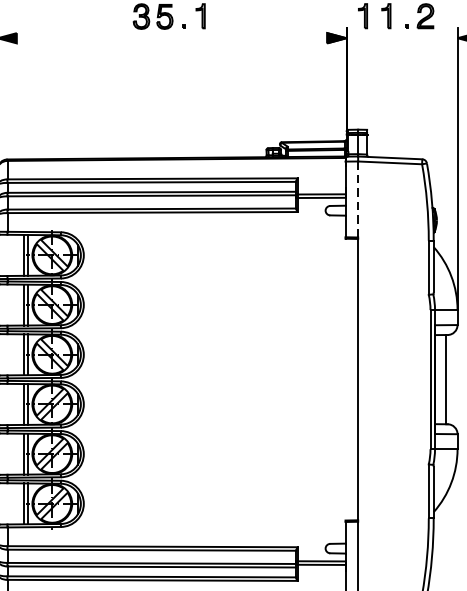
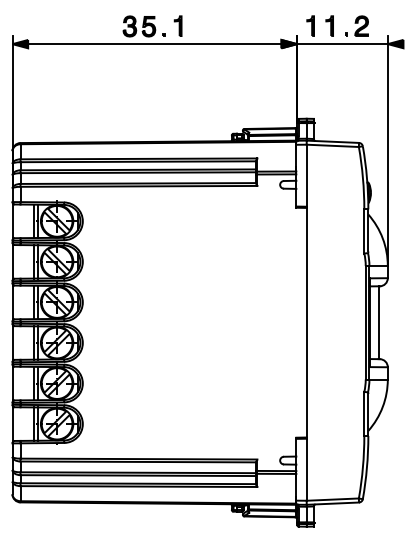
line: (171, 38) -> (154, 44), added
line: (402, 38) -> (342, 44), added
line: (357, 199) -> (306, 175), dashed -> solid

